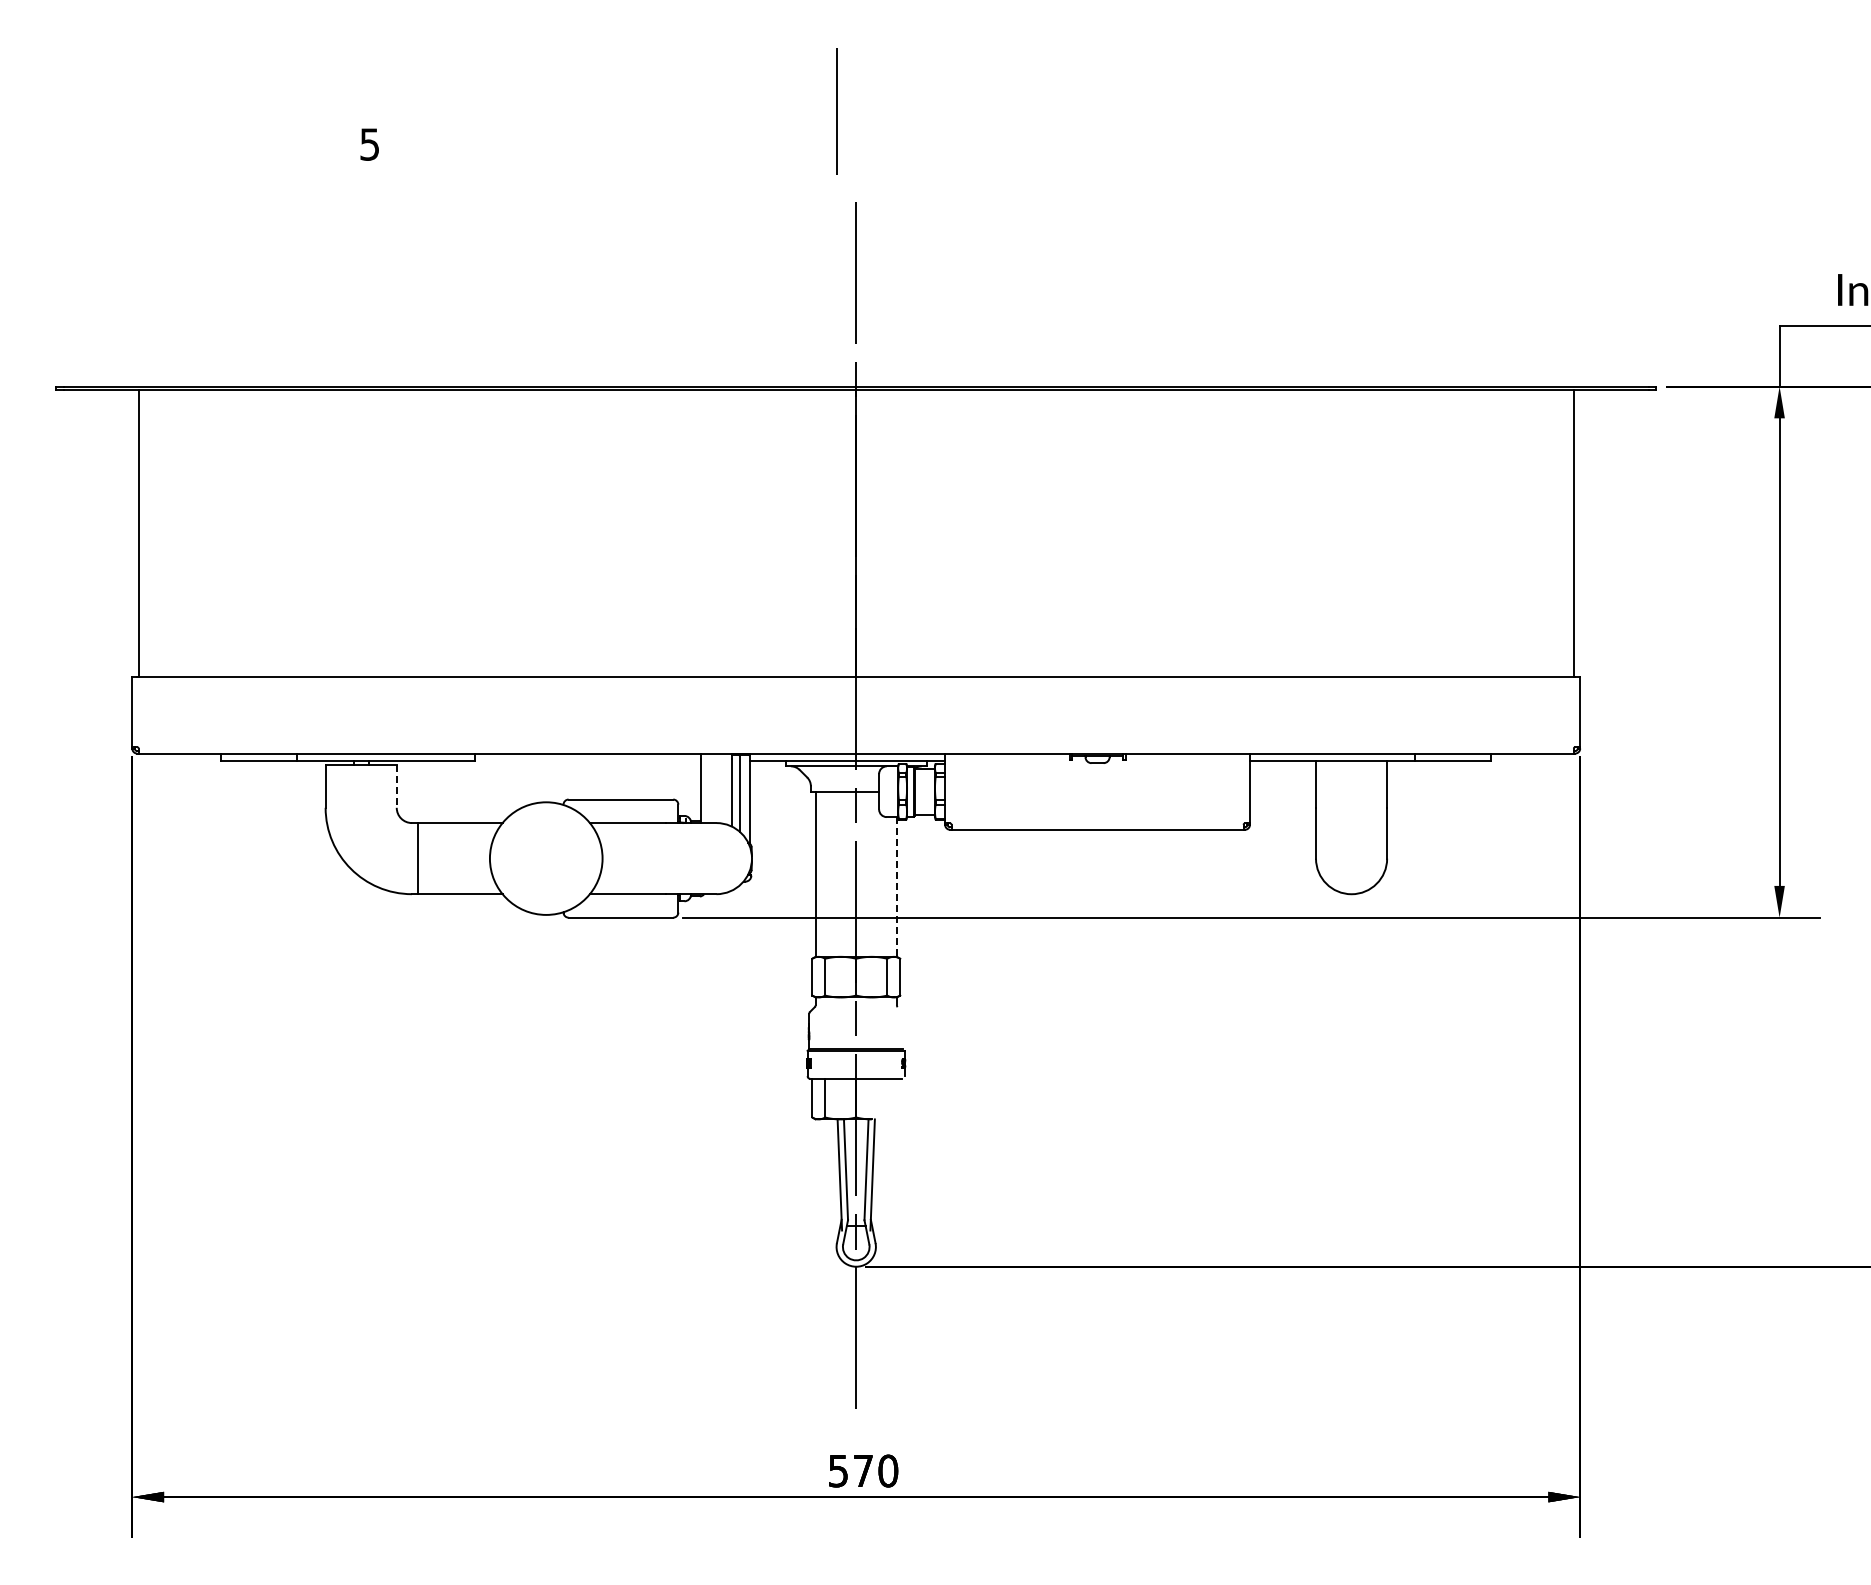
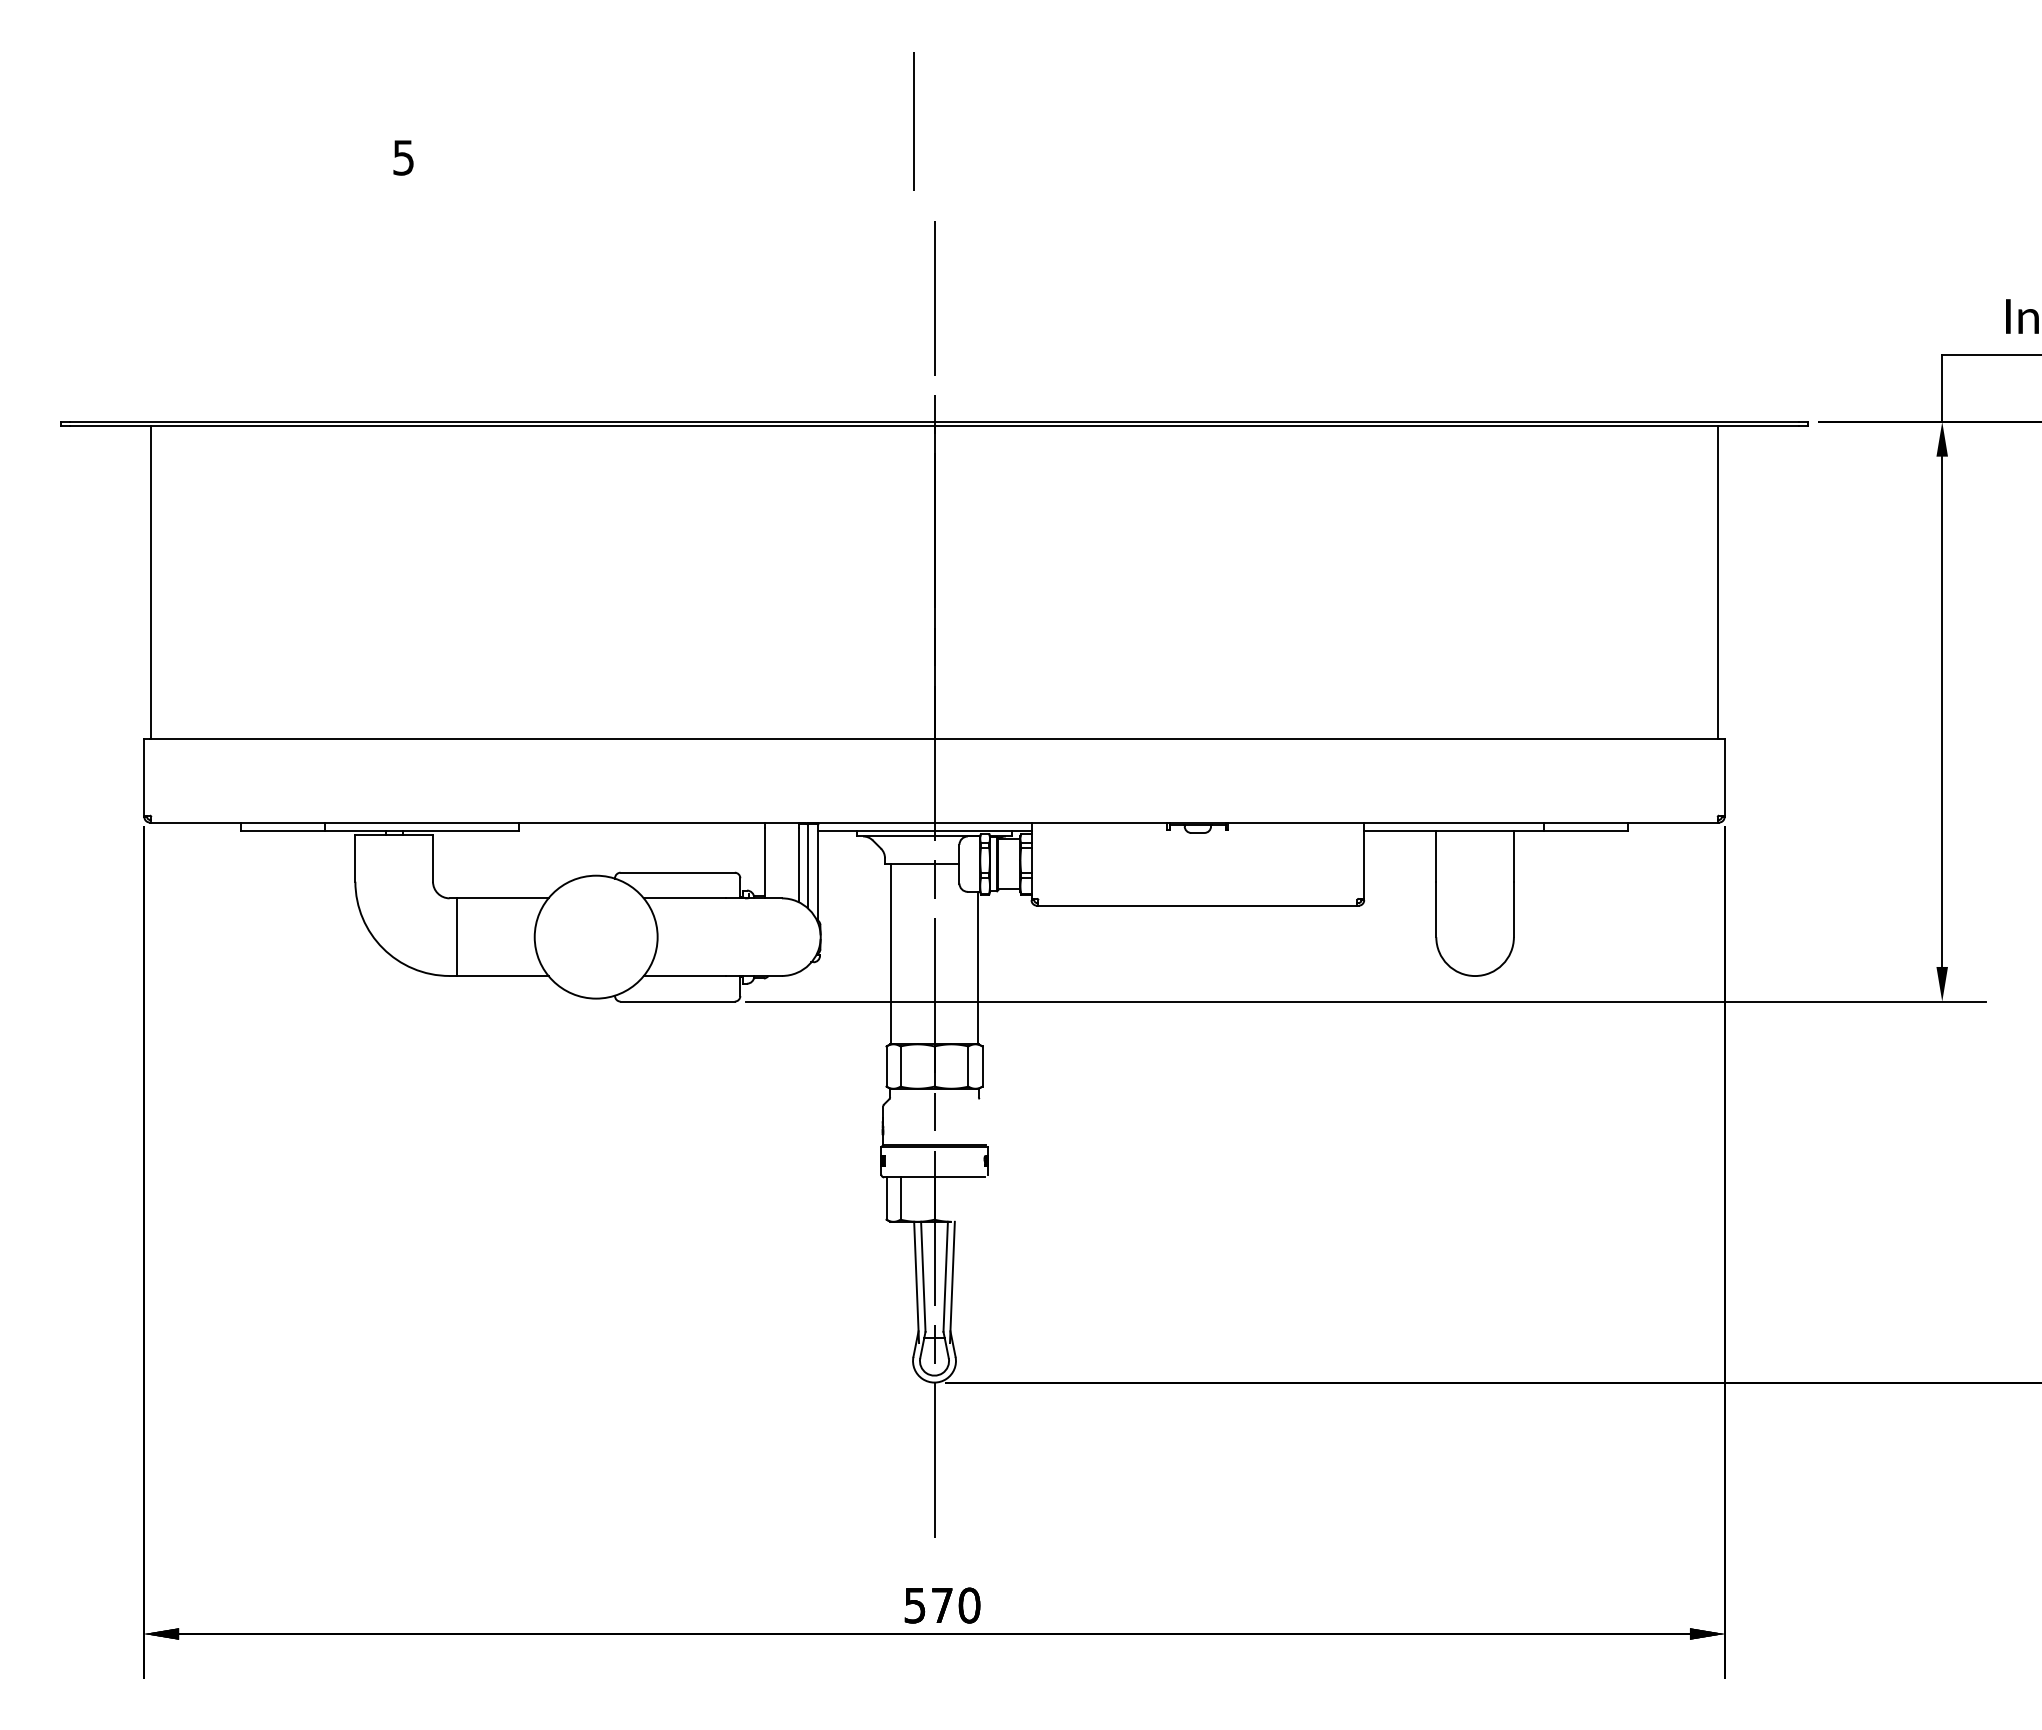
line: (396, 786) -> (432, 858), dashed -> solid
line: (896, 886) -> (978, 967), dashed -> solid

